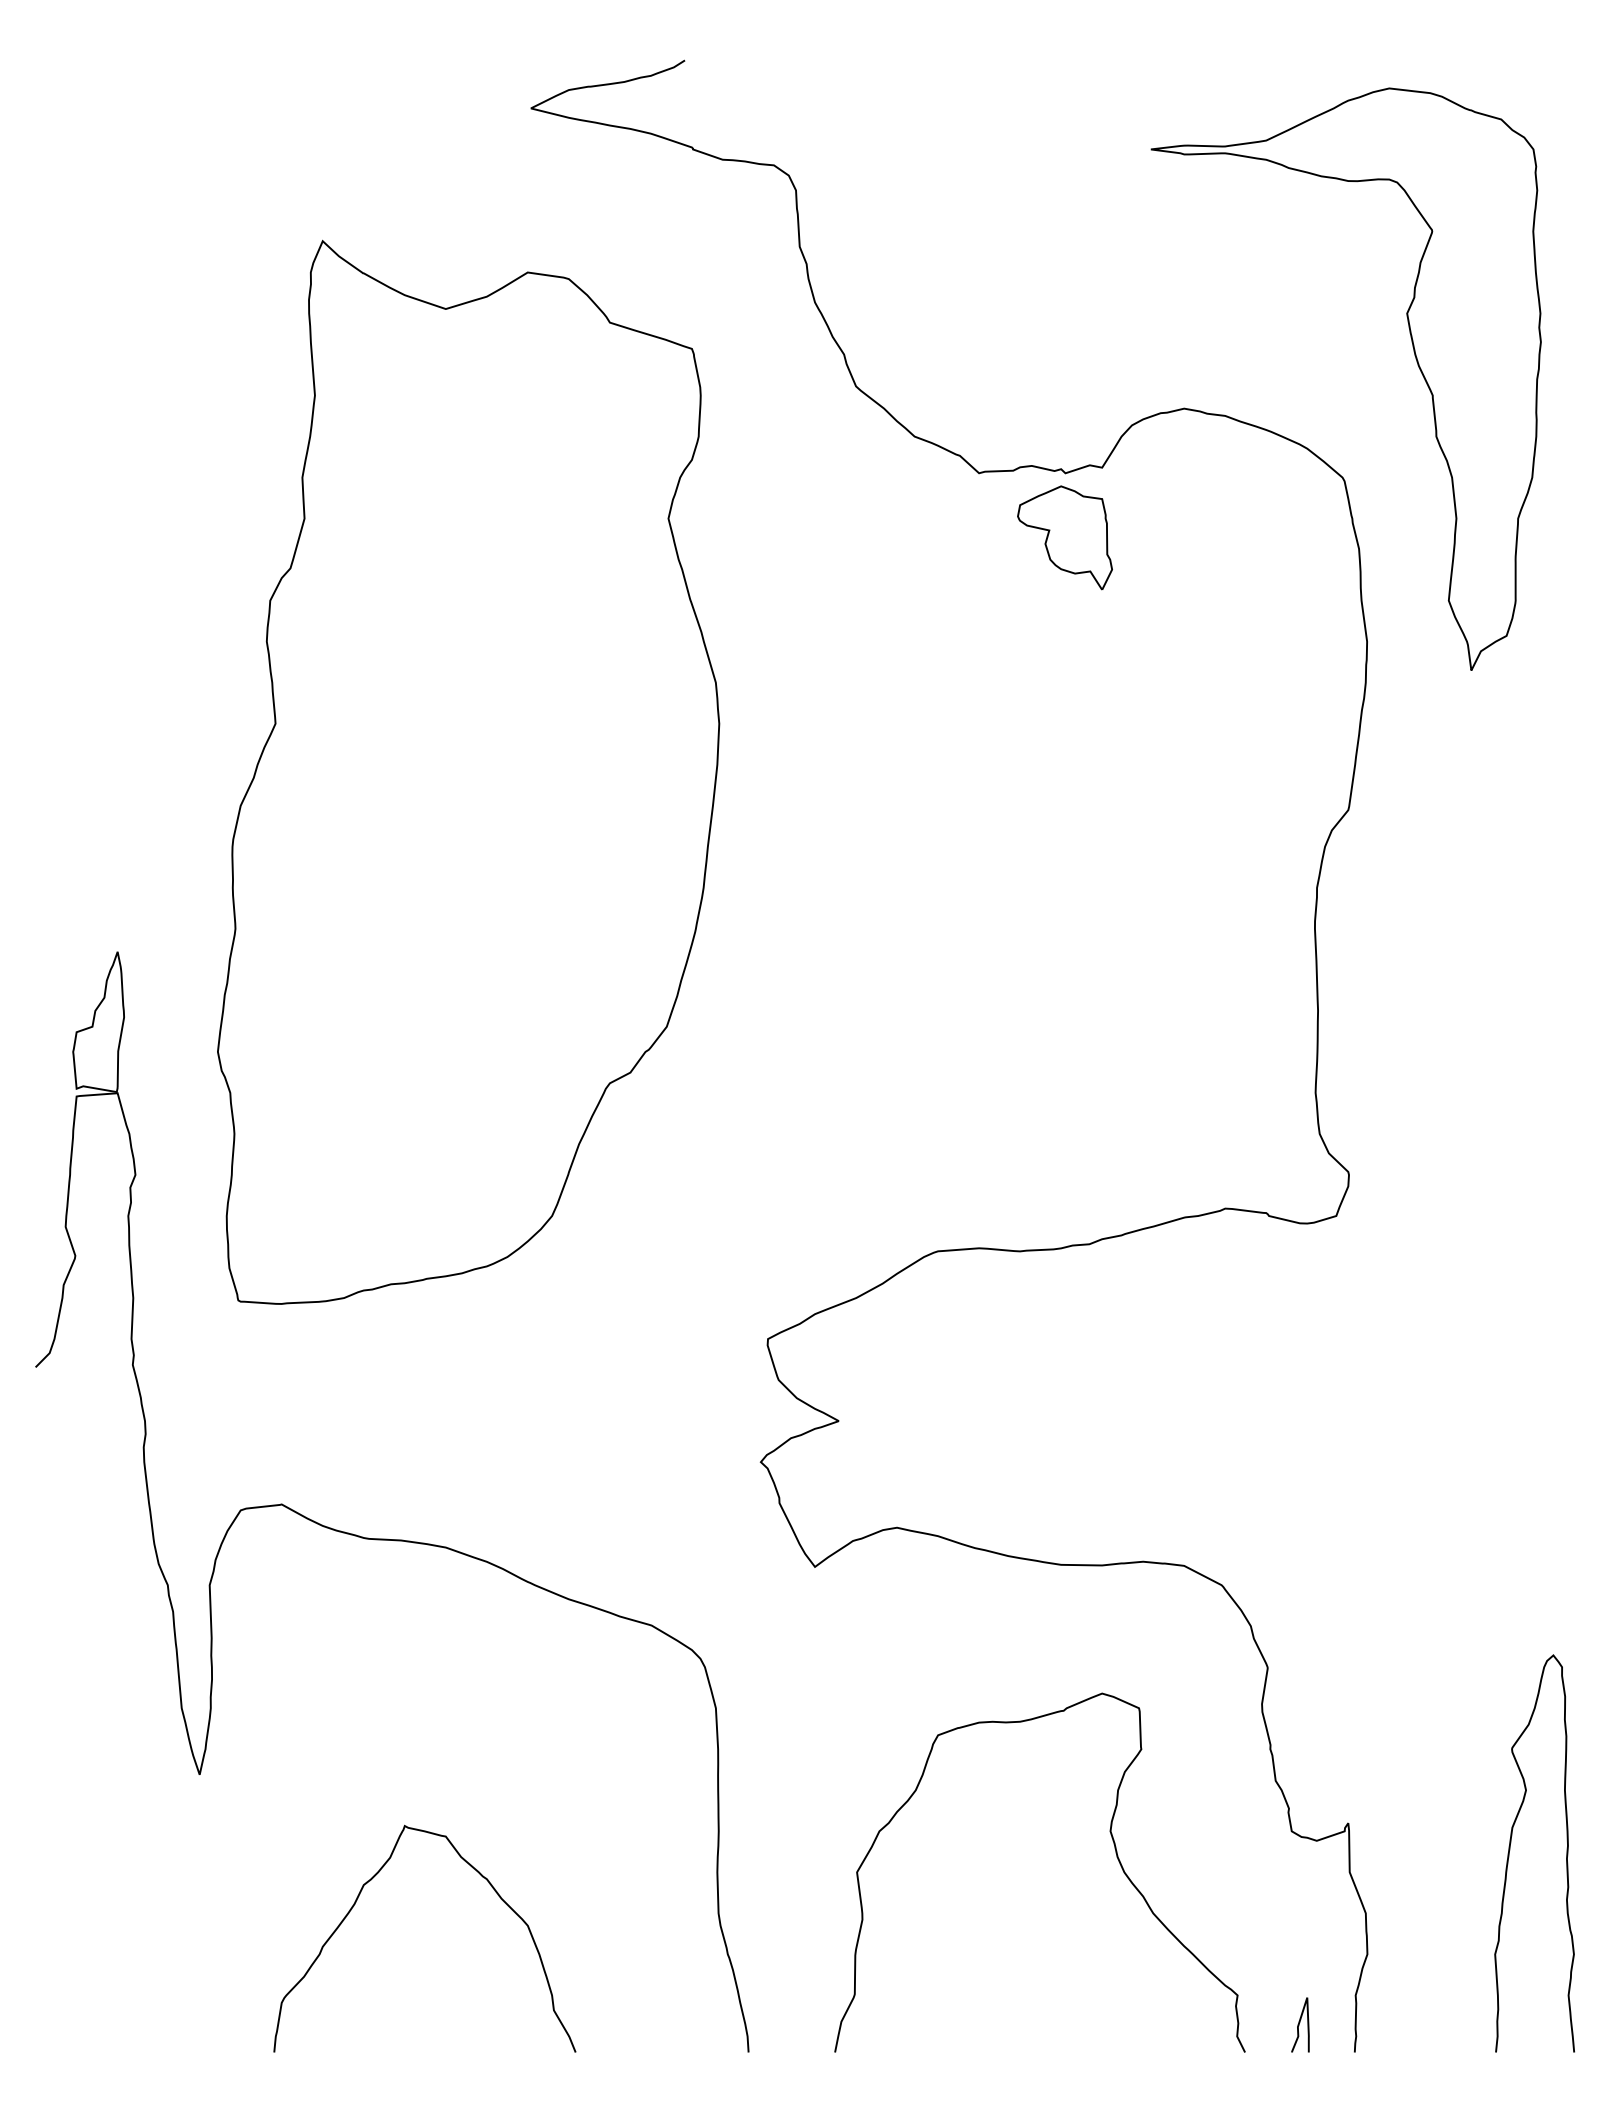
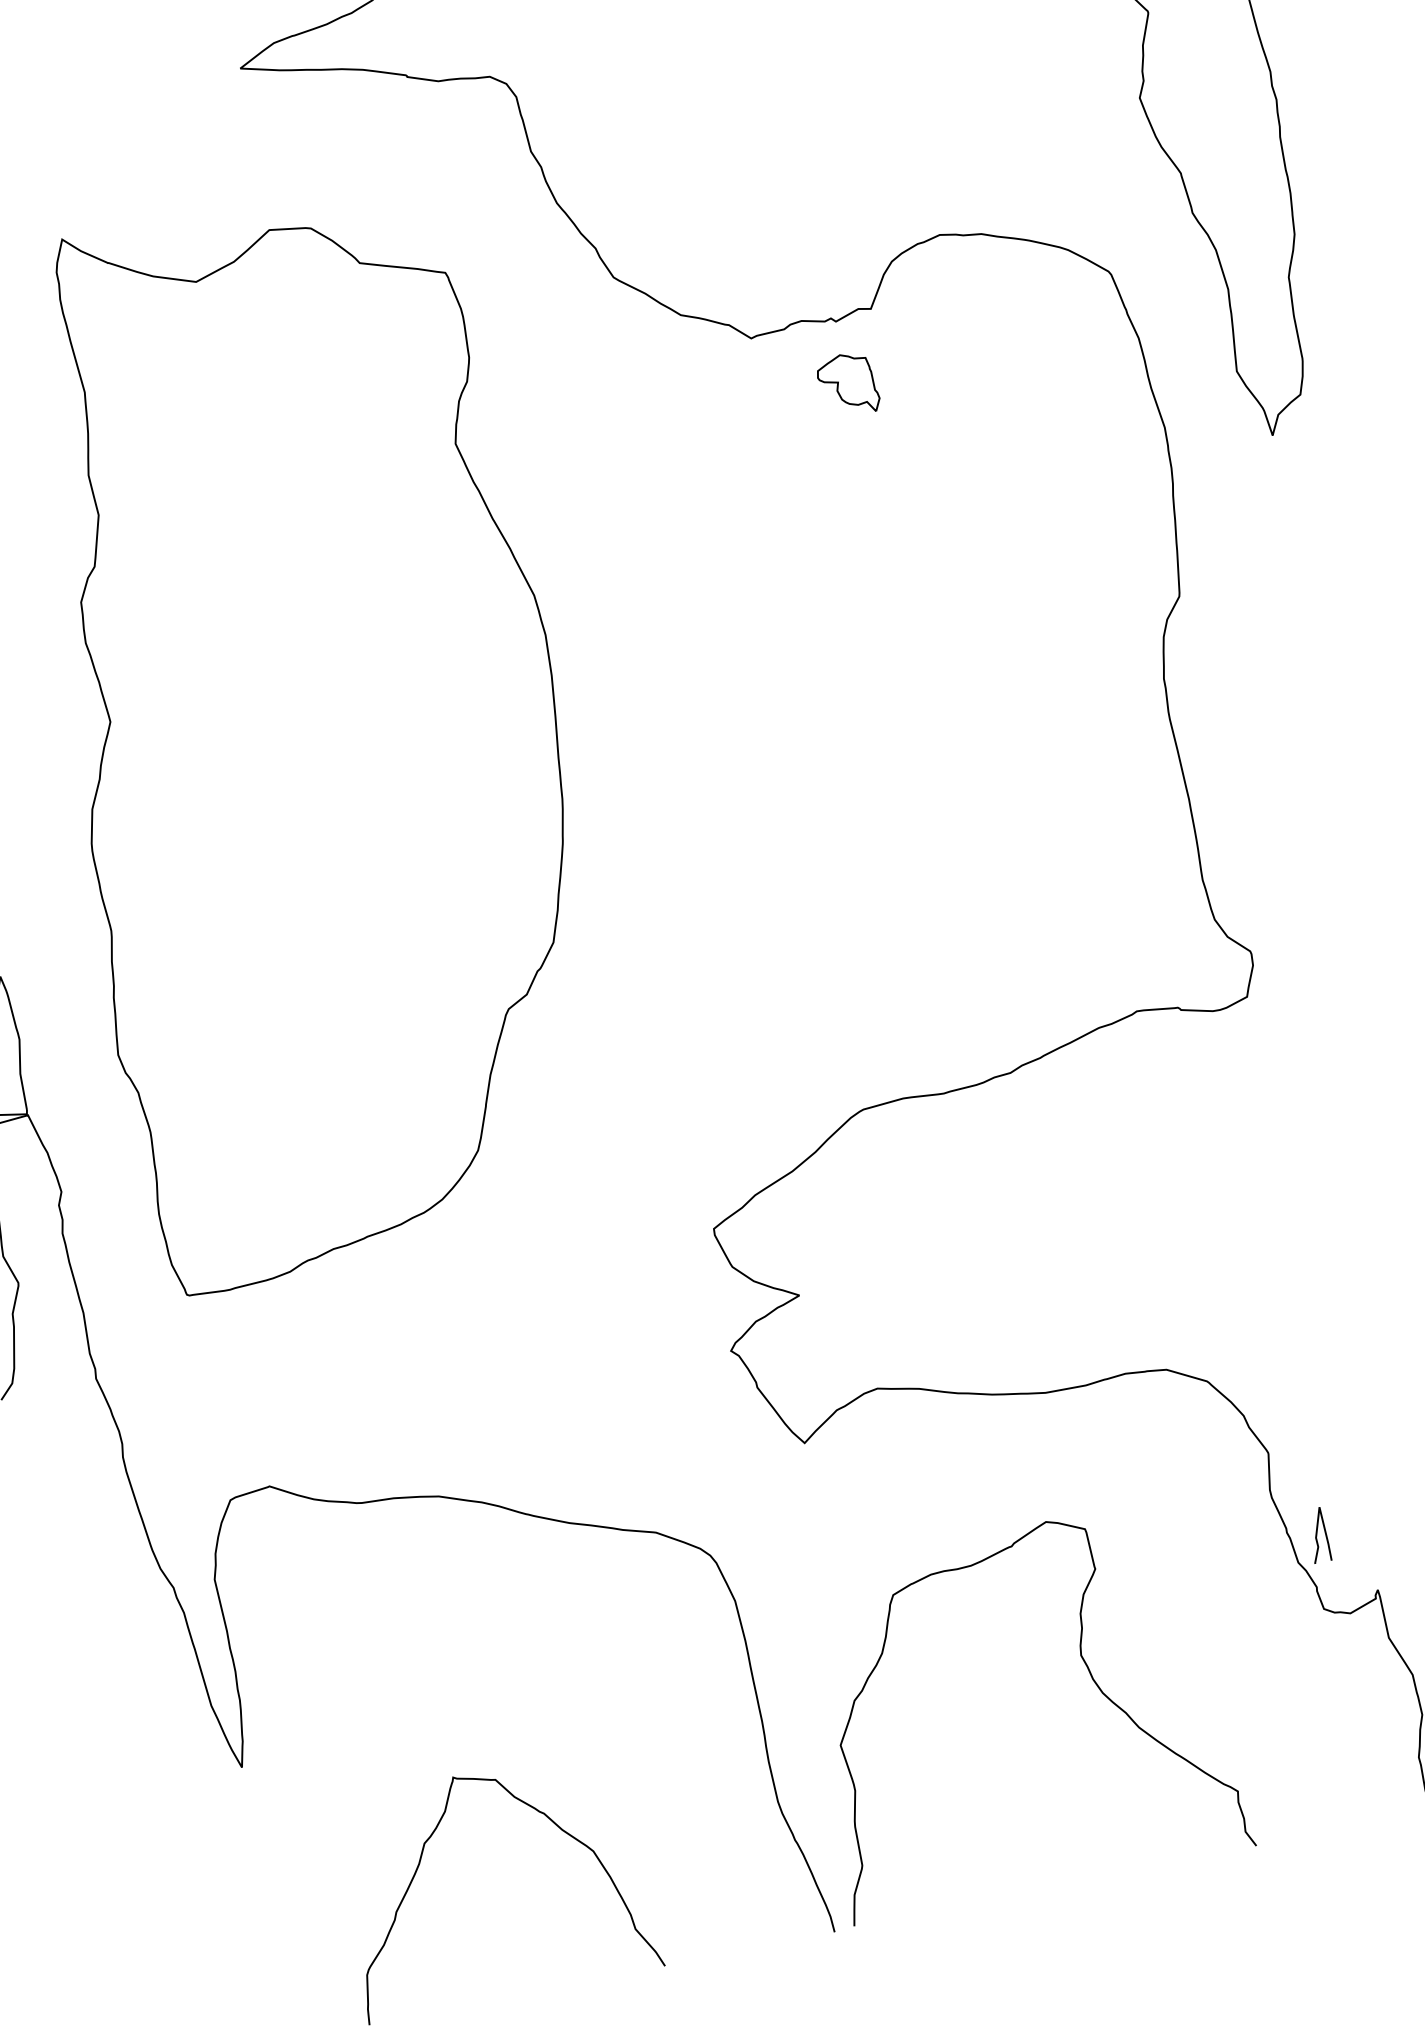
part: (1064, 537) -> (847, 384), size x0.6
curve: (1115, 1853) -> (1090, 1676), moved
curve: (1299, 2024) -> (1317, 1535), moved

